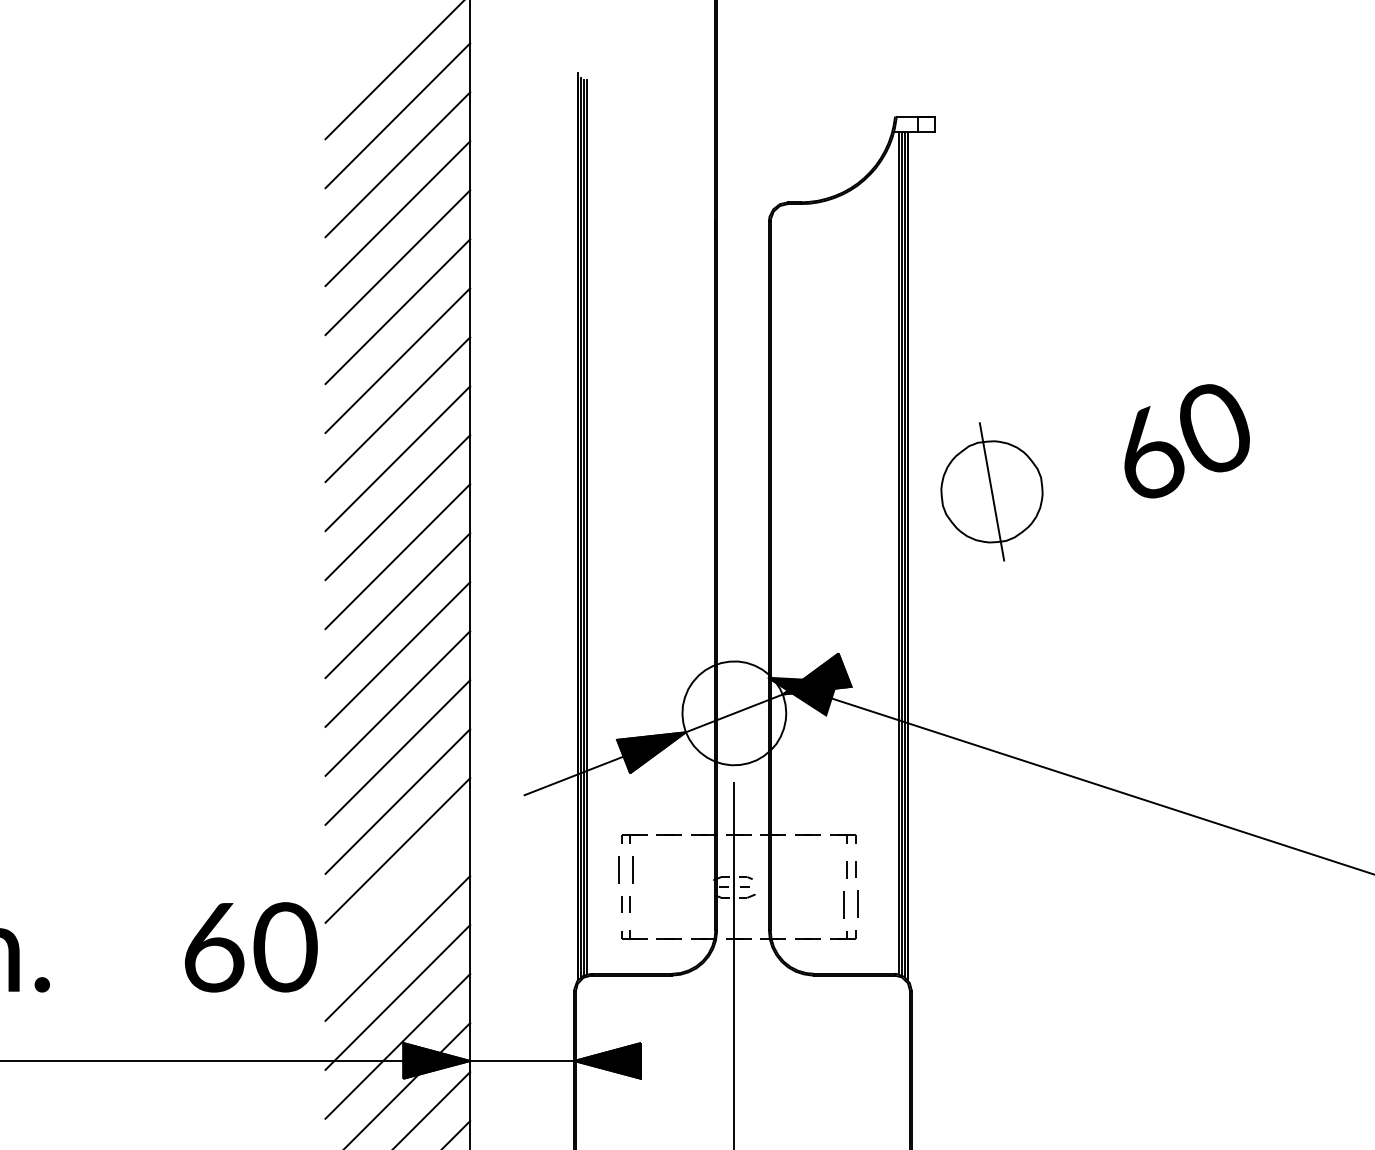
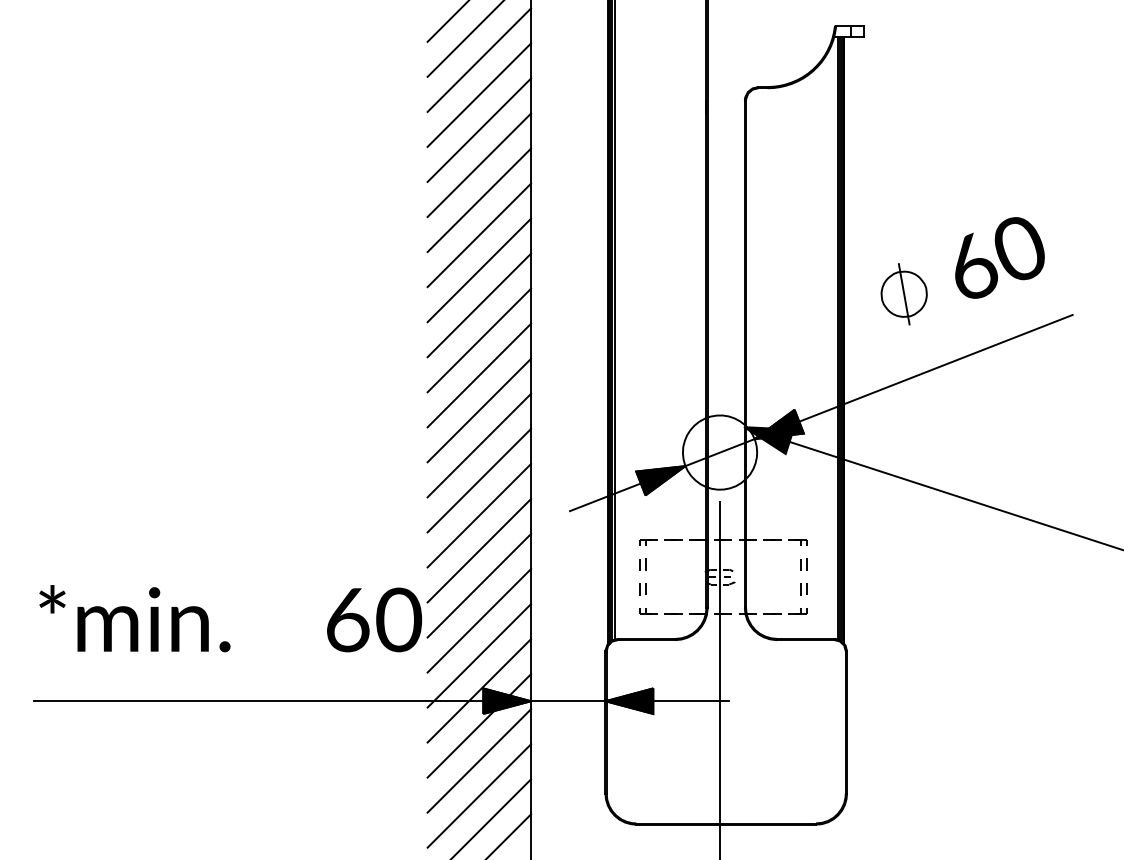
text: (1186, 440) -> (999, 257), moved
part: (990, 492) -> (903, 294), size x0.62
line: (1035, 594) -> (935, 367), added
part: (625, 869) -> (642, 564), size x0.62
line: (398, 899) -> (479, 585), added
part: (851, 904) -> (803, 589), size x0.62
line: (694, 1061) -> (691, 701), added

